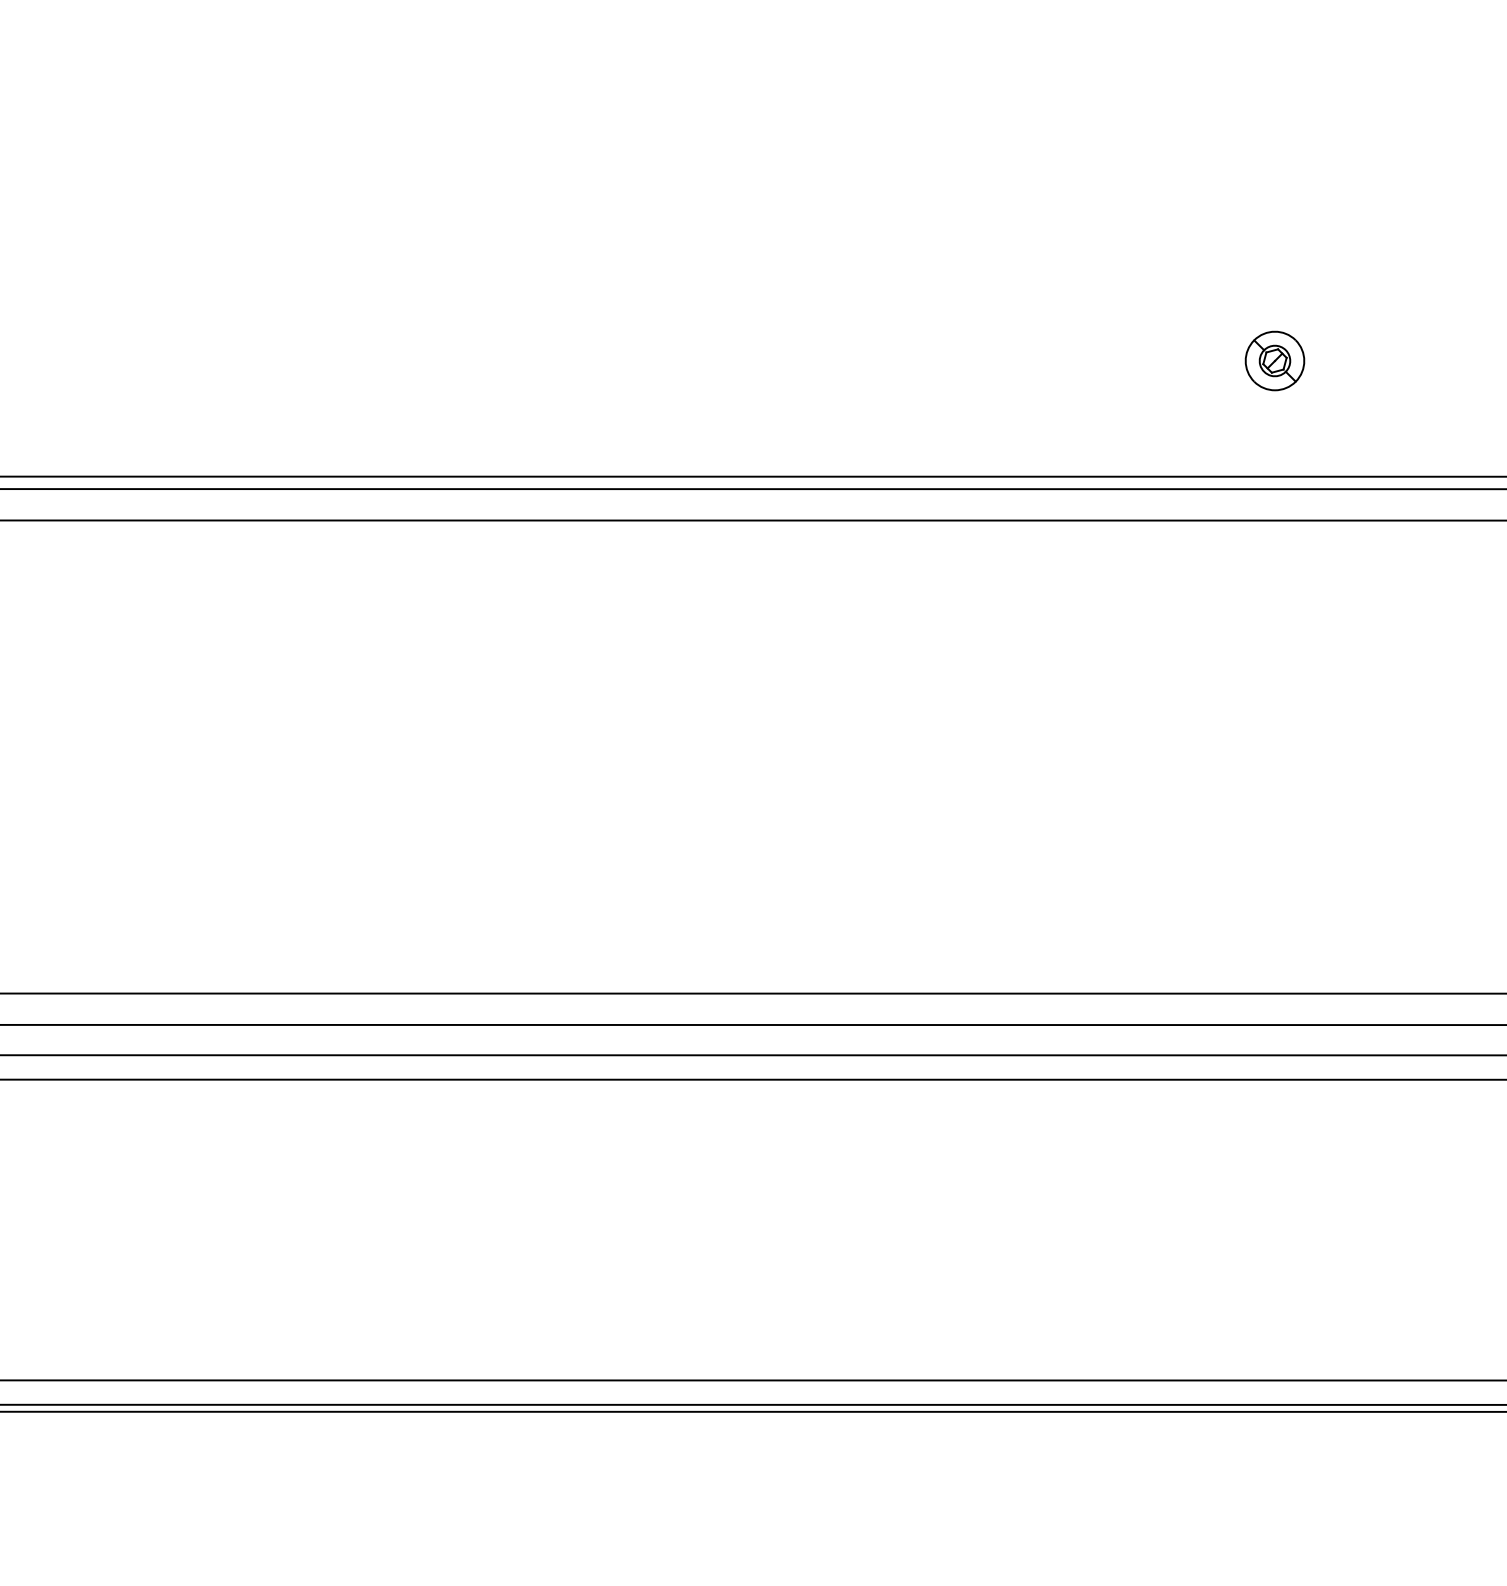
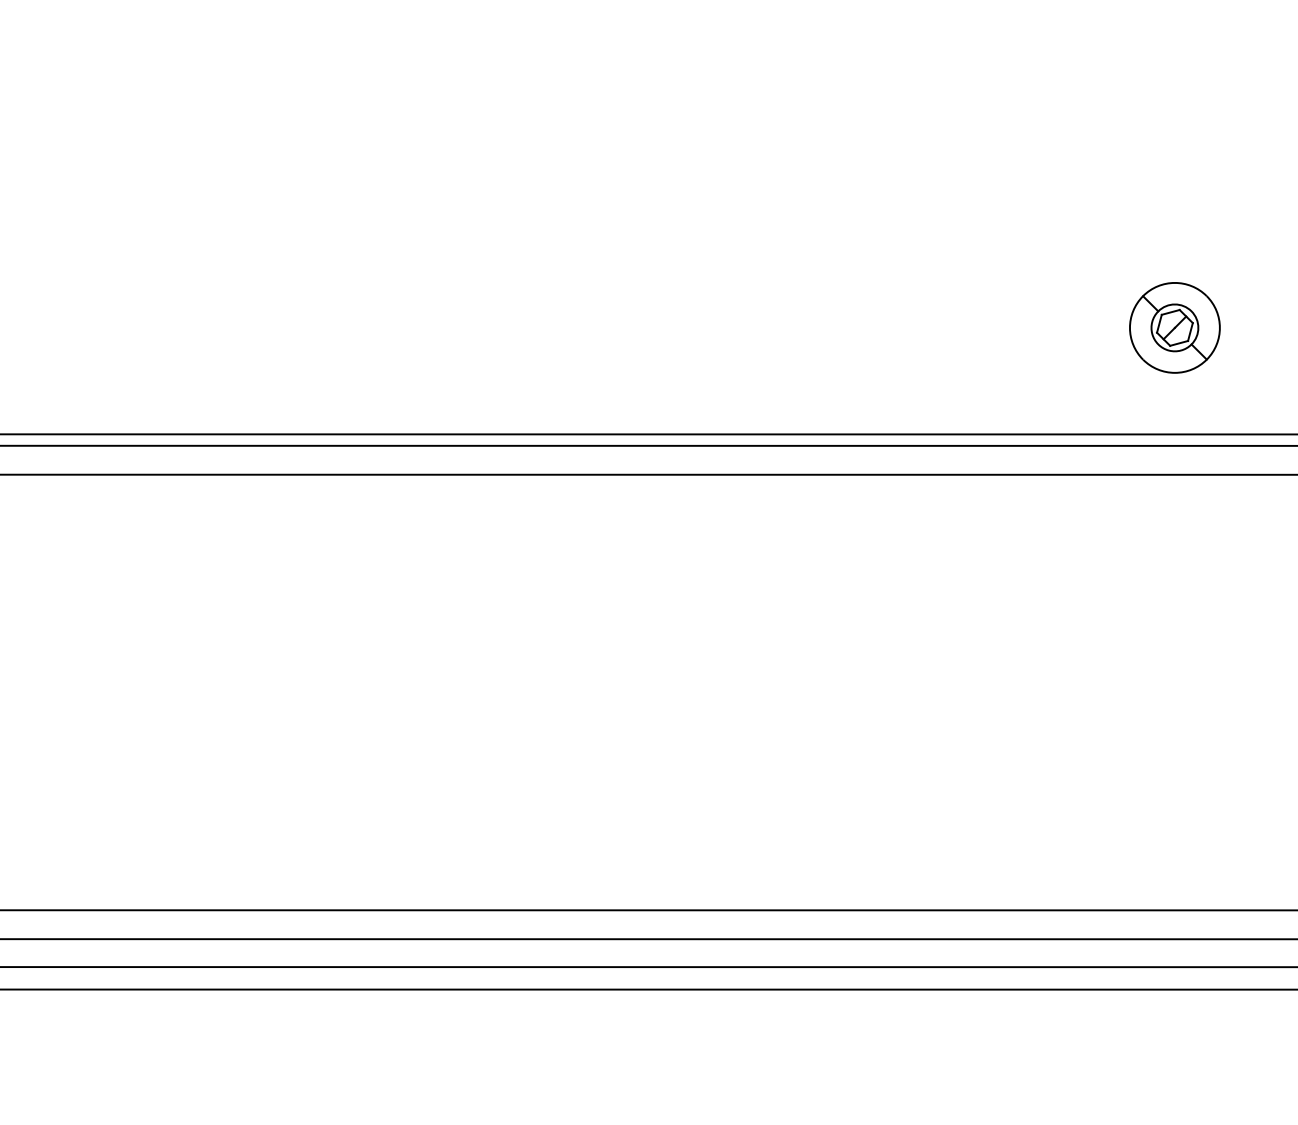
part: (1274, 360) -> (1174, 327), size x1.67

